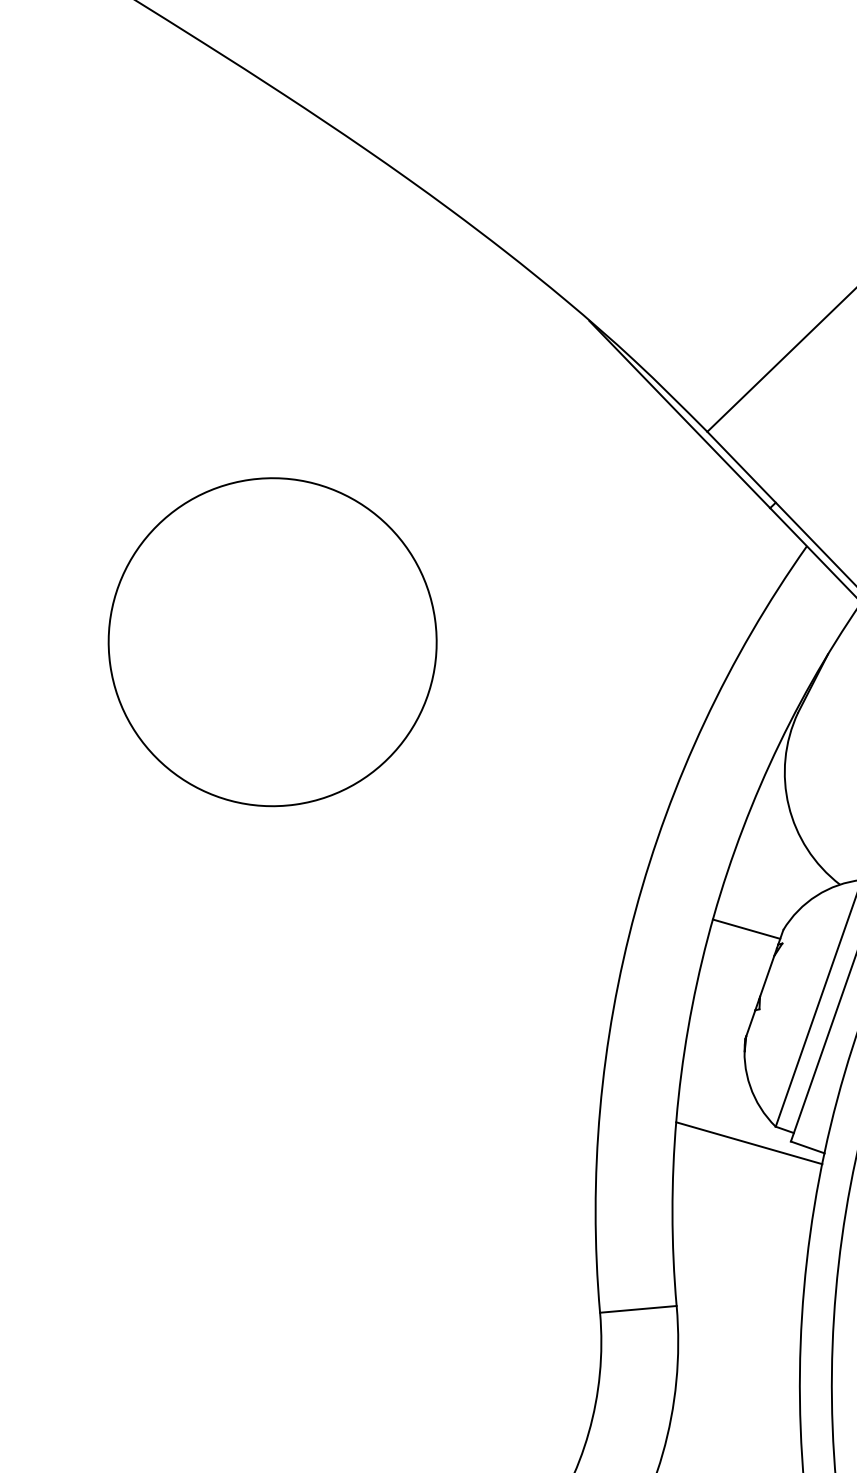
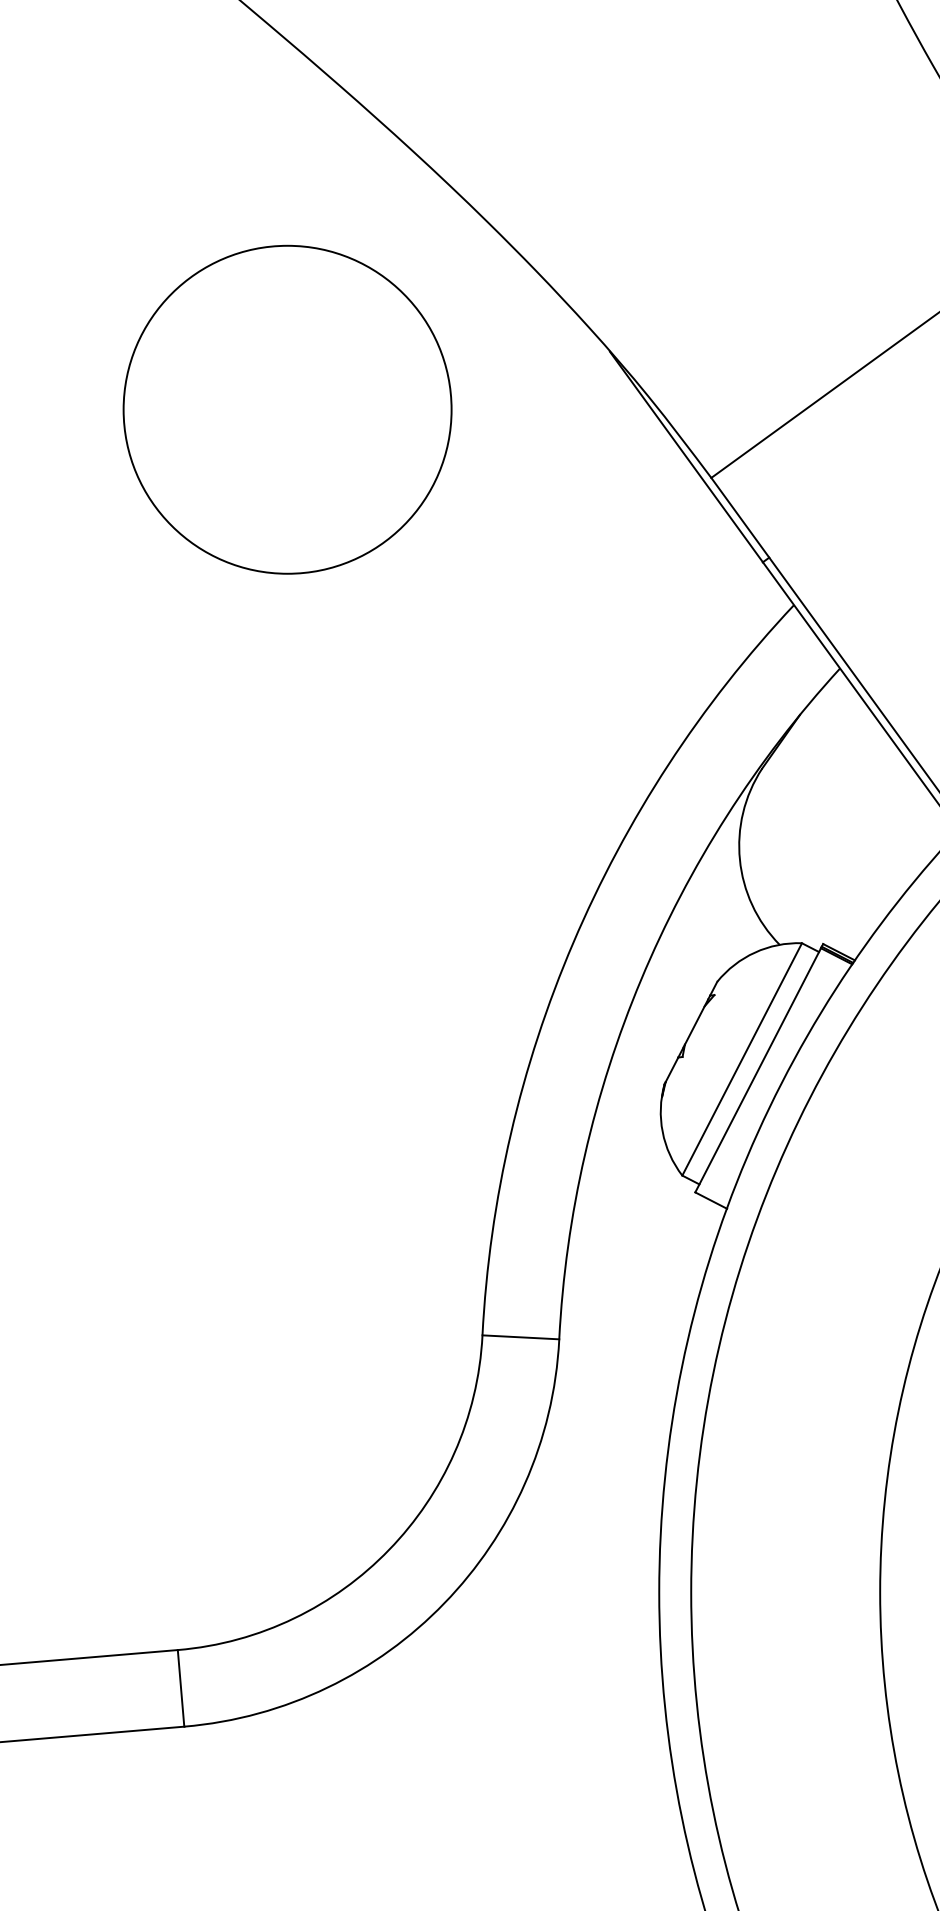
circle: (272, 641) -> (287, 409), moved
line: (746, 928) -> (680, 975), removed
line: (748, 1143) -> (653, 1188), removed

